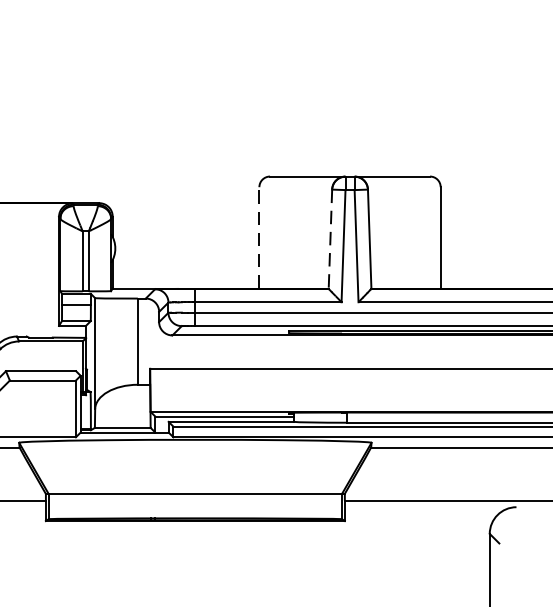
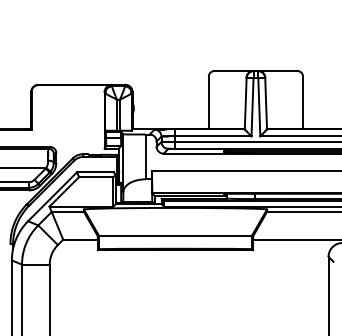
line: (258, 236) -> (208, 102), dashed -> solid
line: (330, 238) -> (245, 103), dashed -> solid

